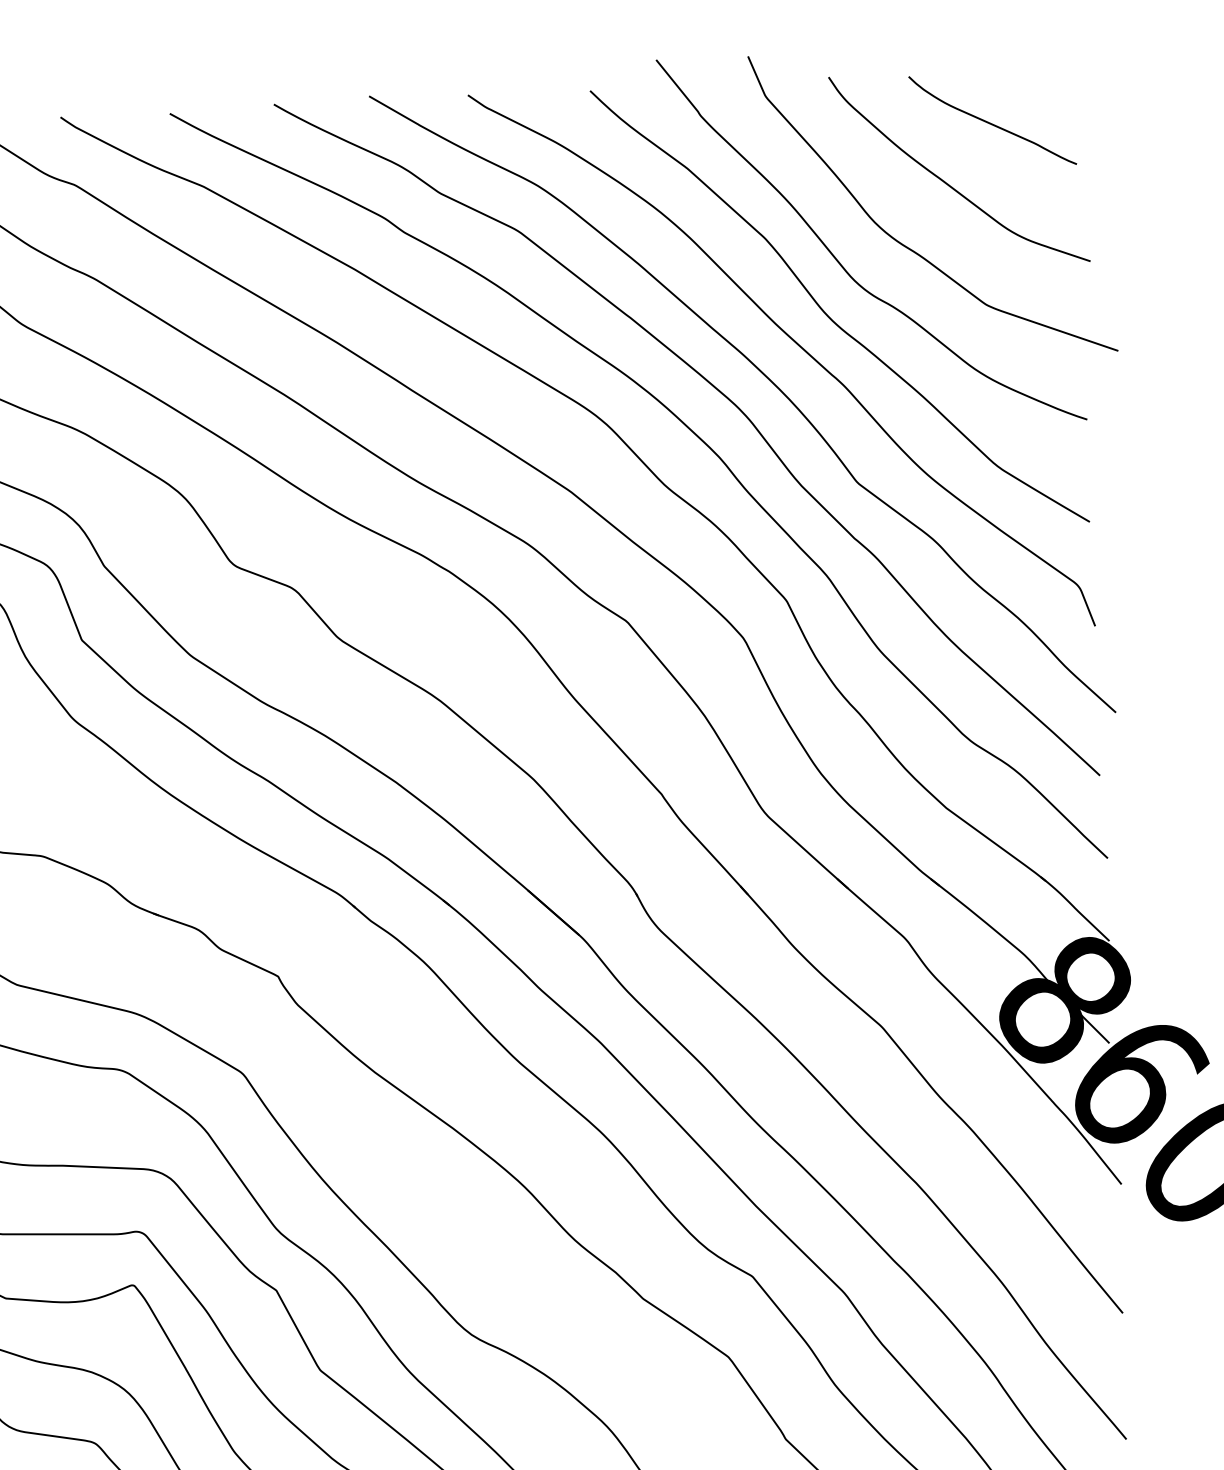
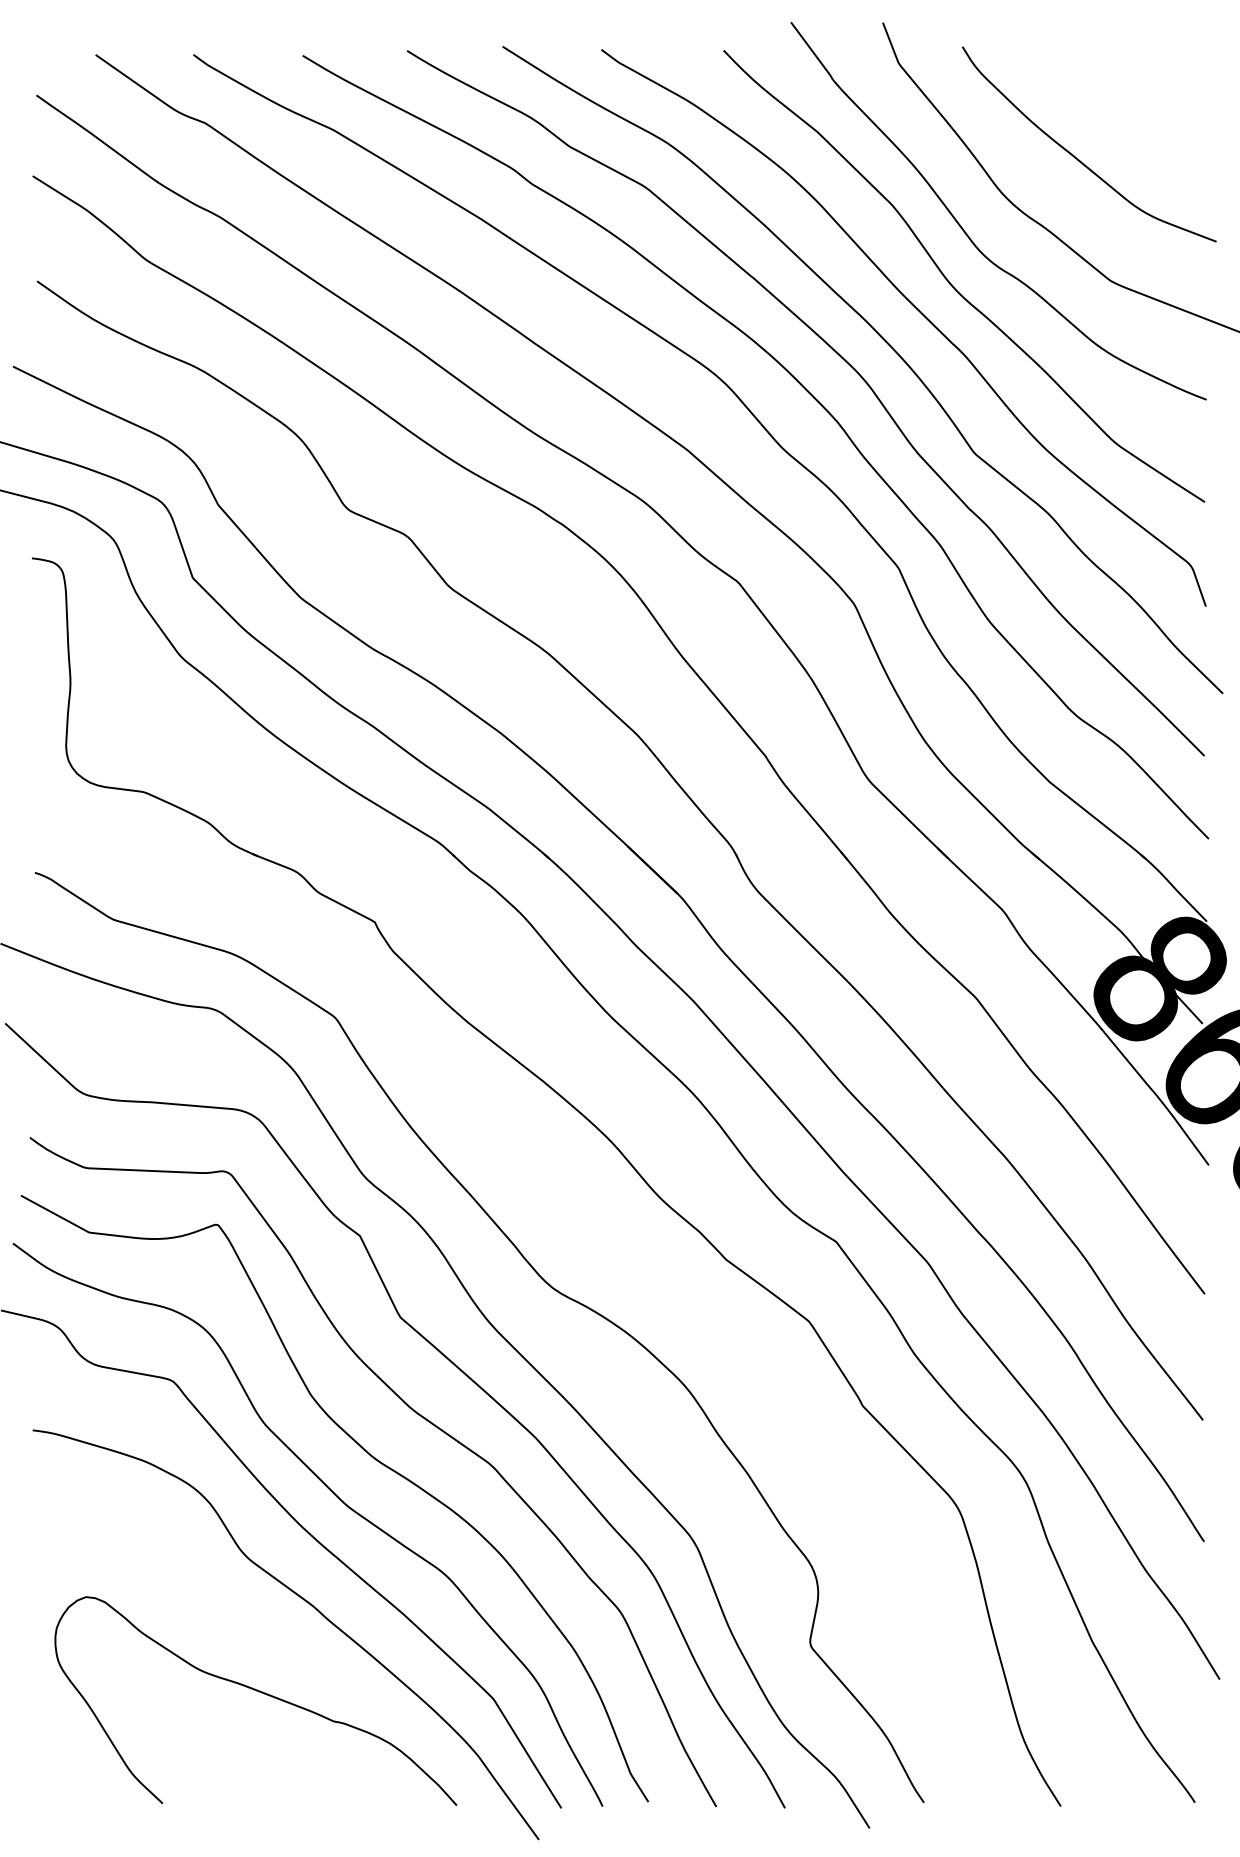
curve: (991, 123) -> (1123, 99), removed

